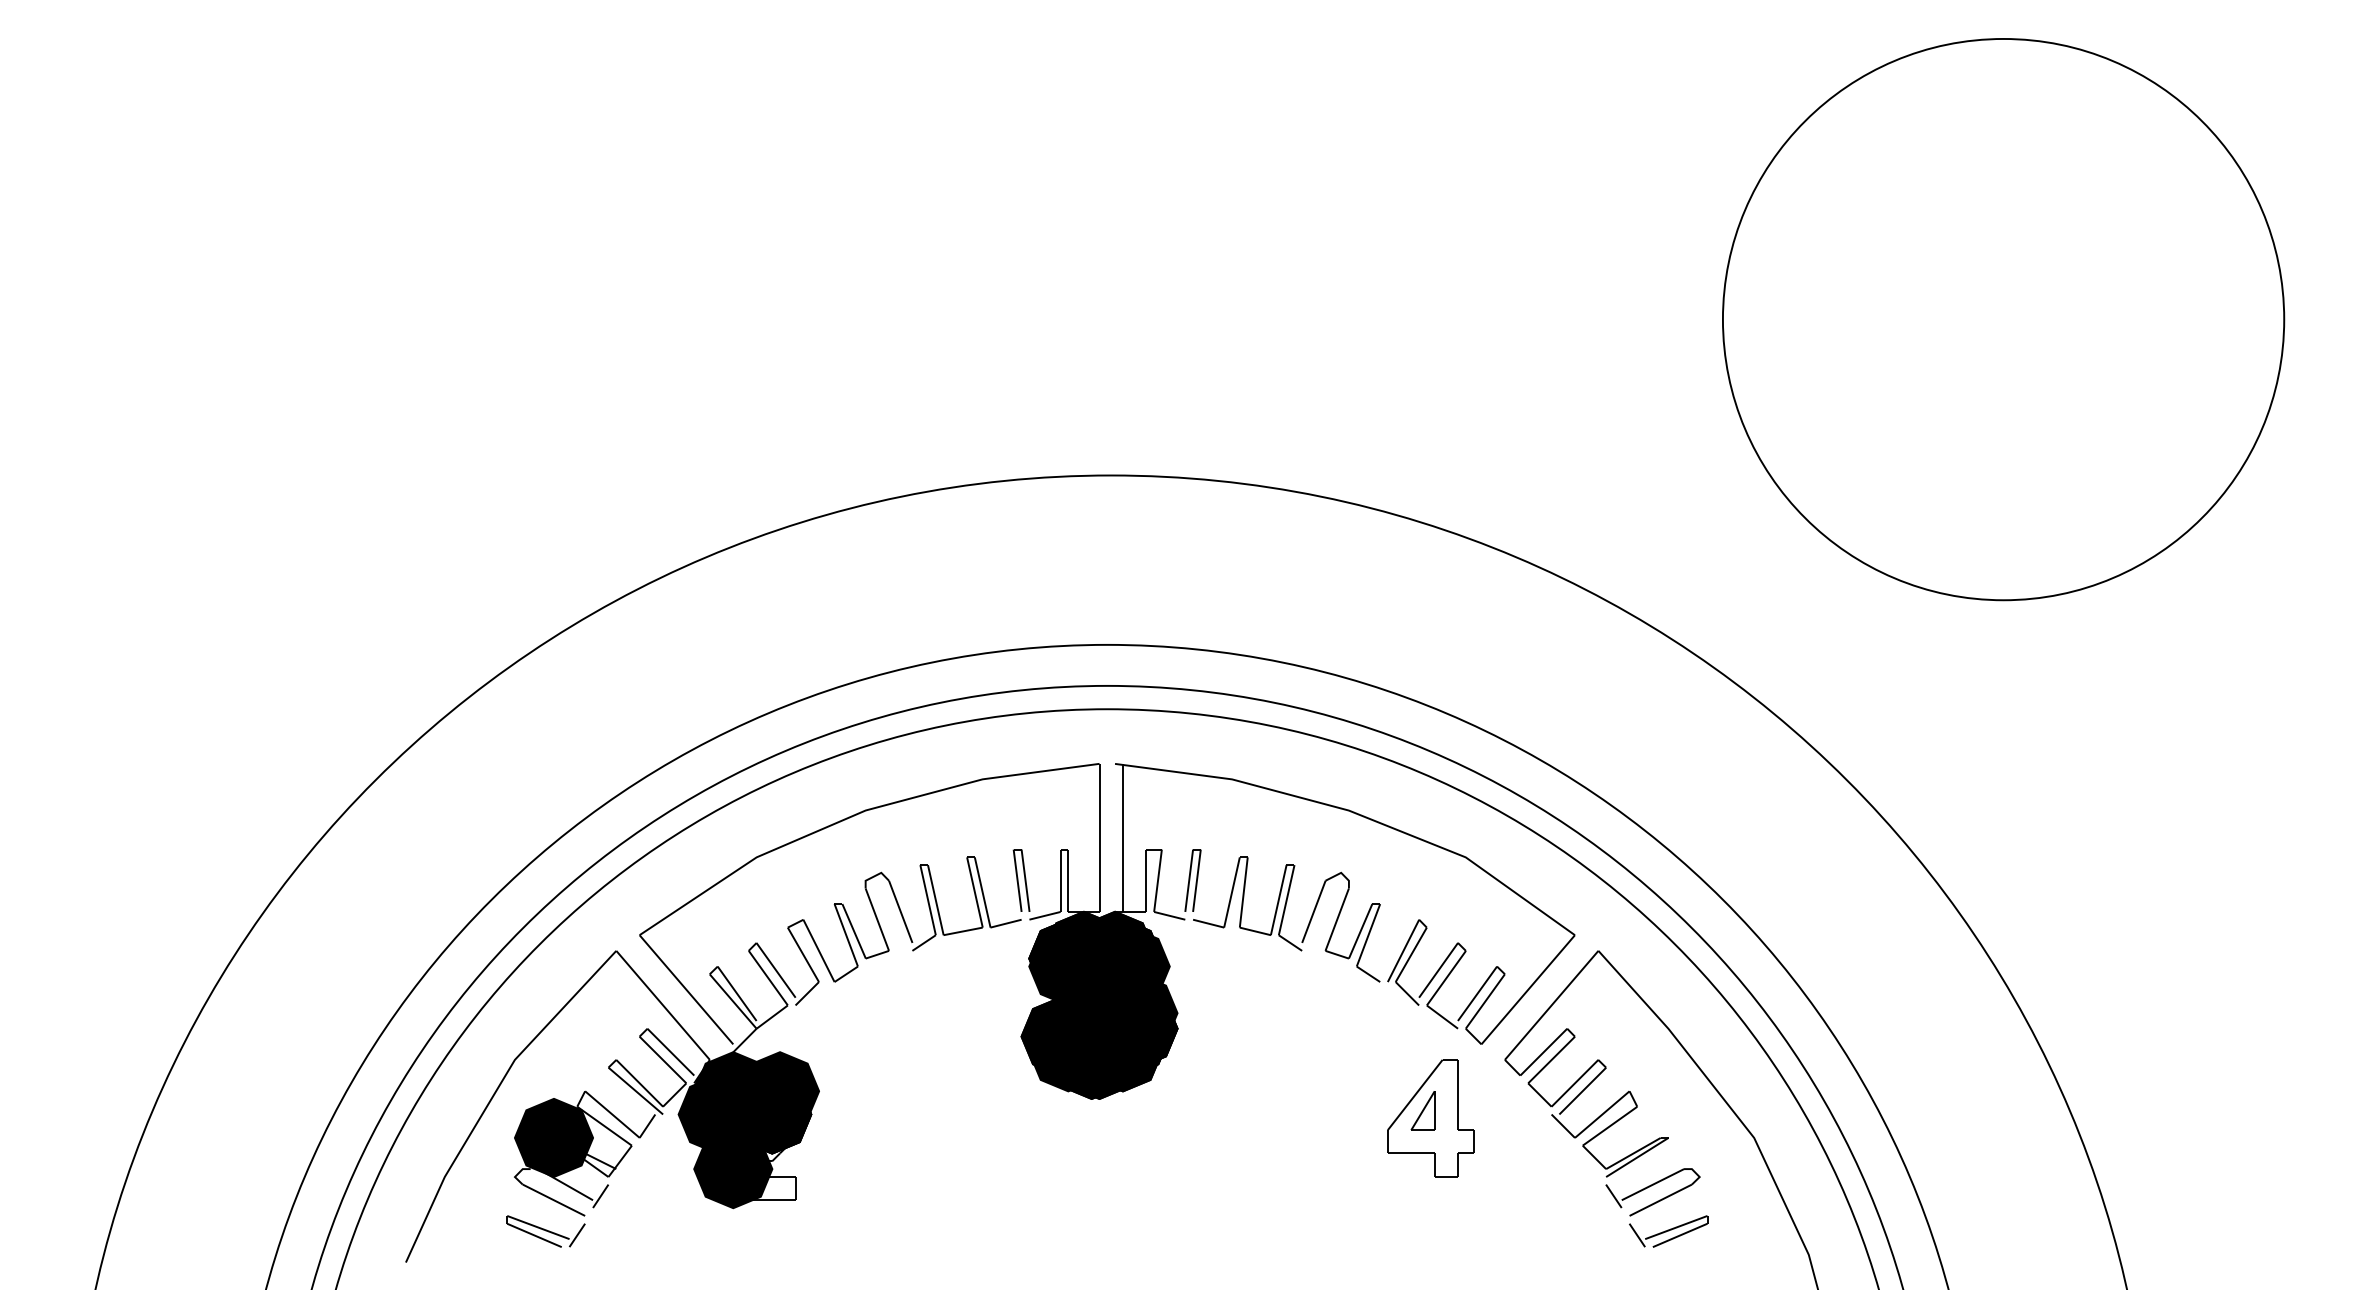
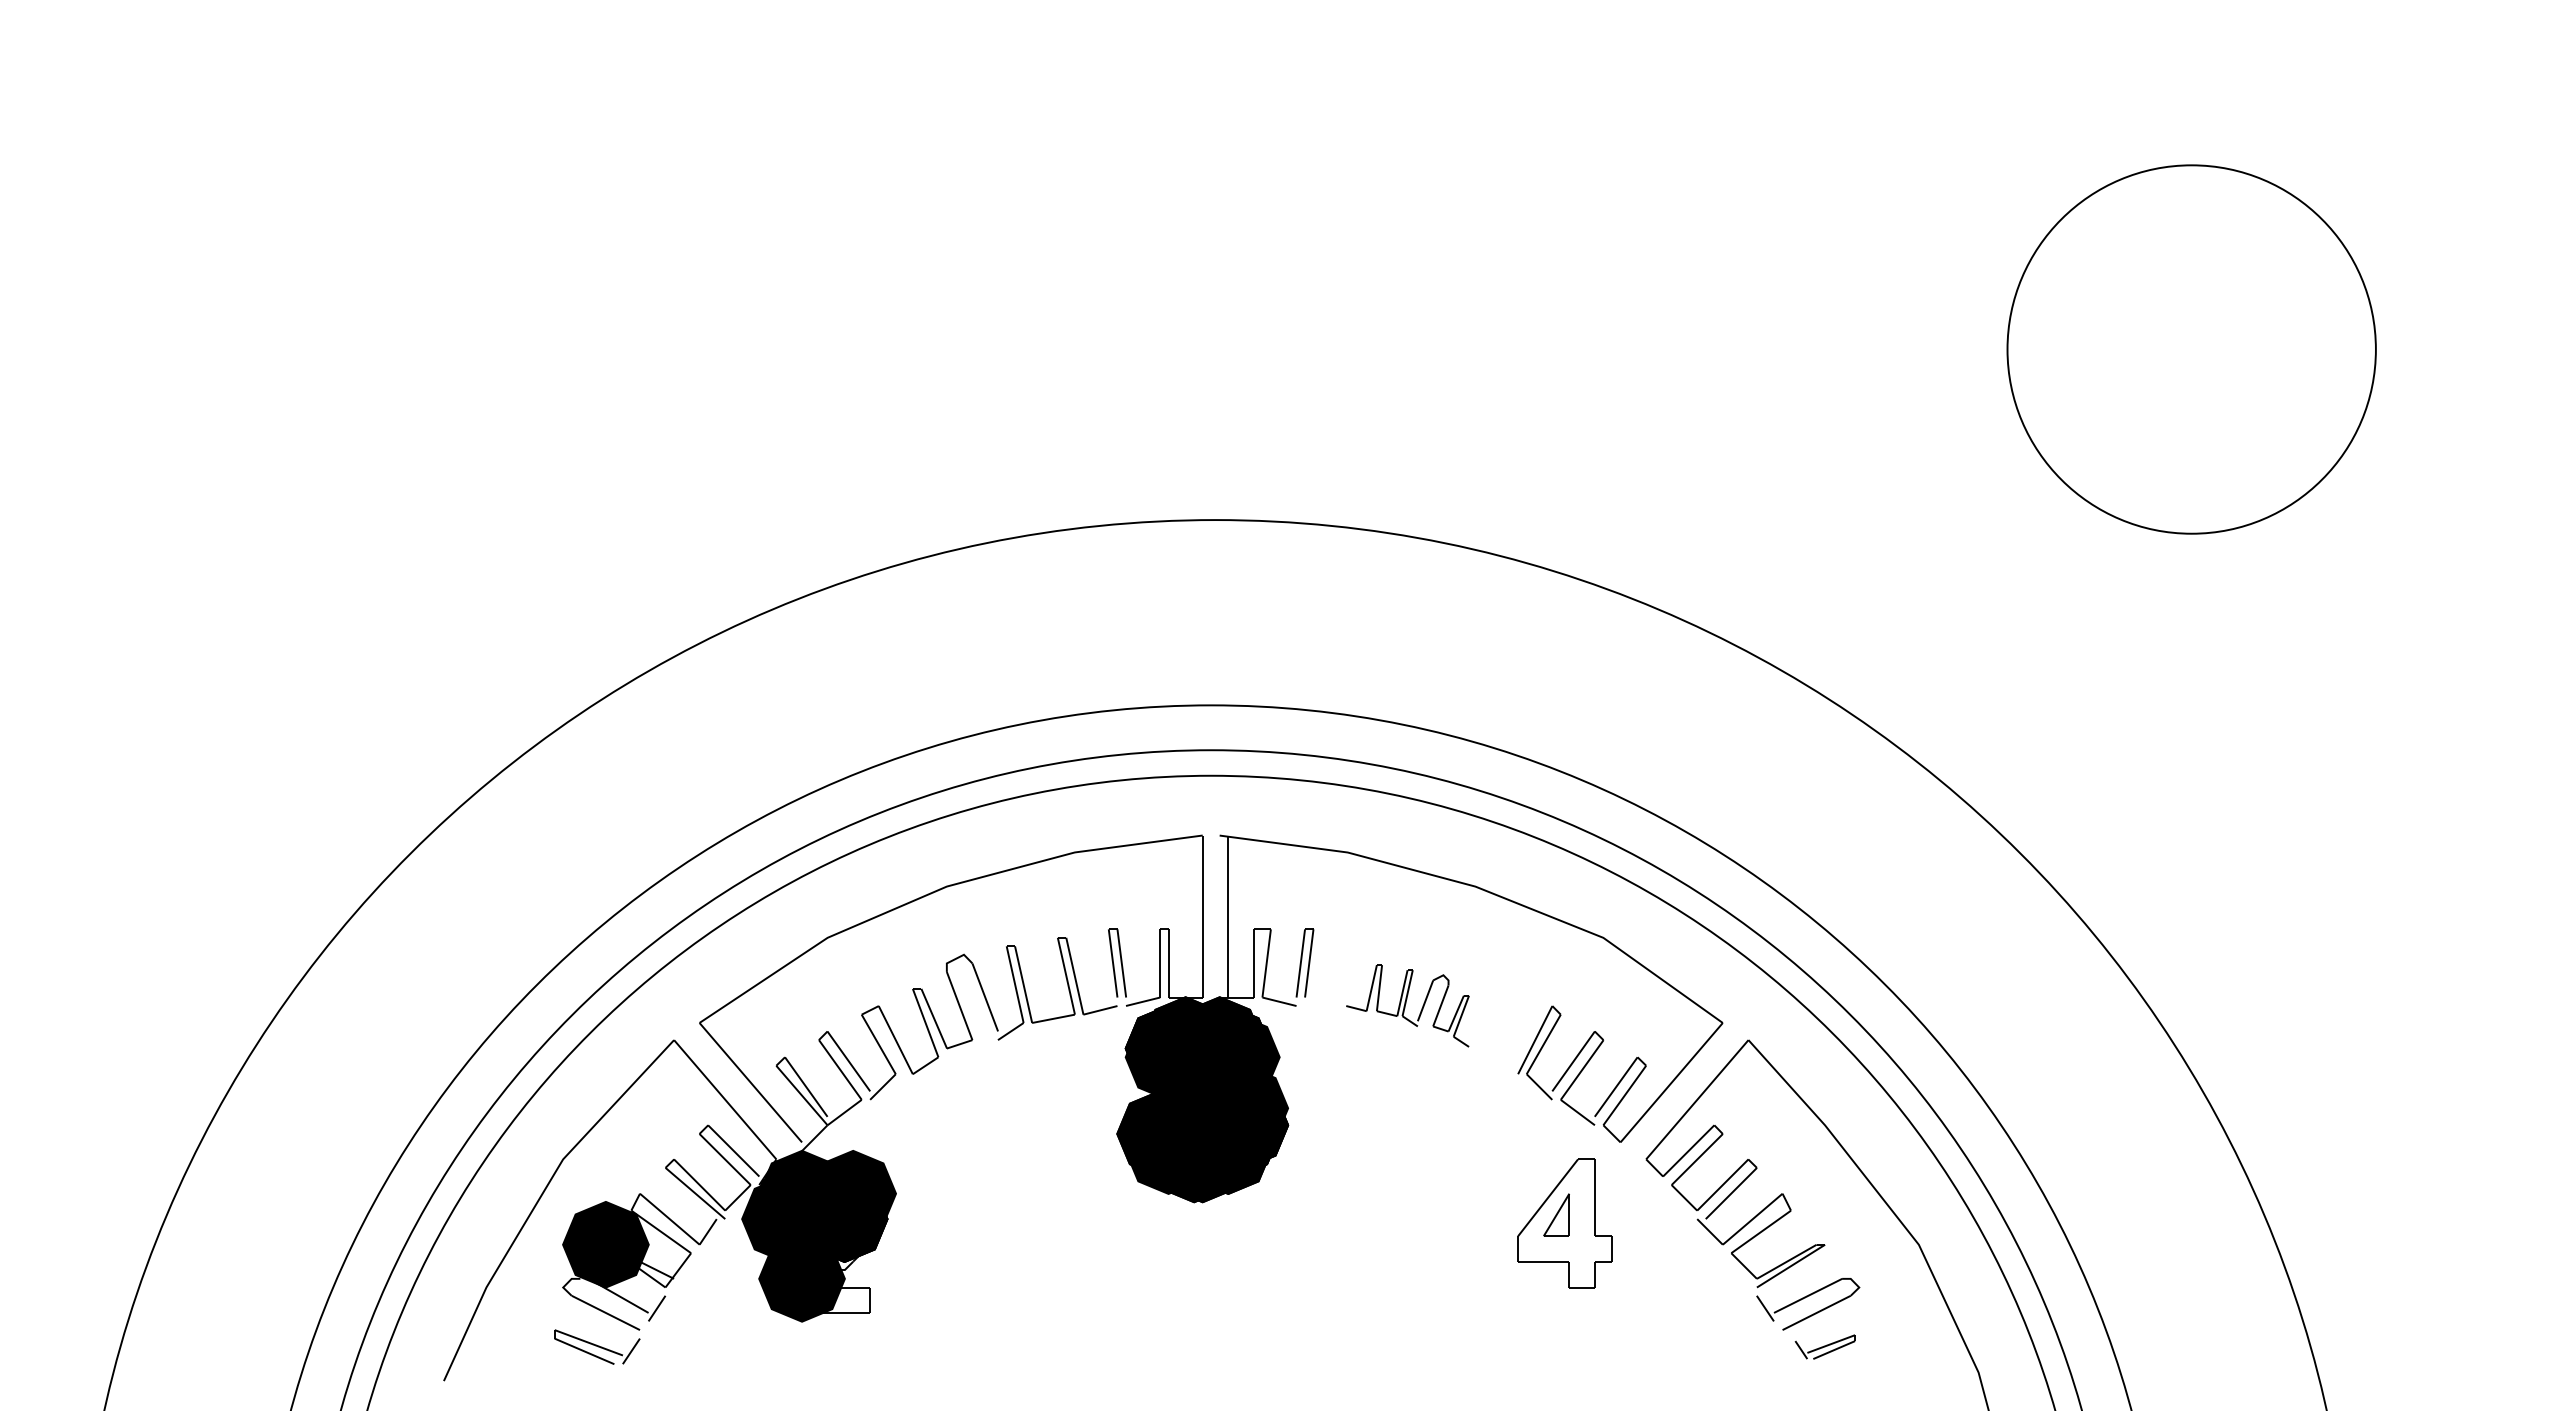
circle: (2003, 319) -> (2191, 349), size x0.6
part: (1286, 919) -> (1407, 1005), size x0.6
part: (1668, 1230) -> (1825, 1346), size x0.7

